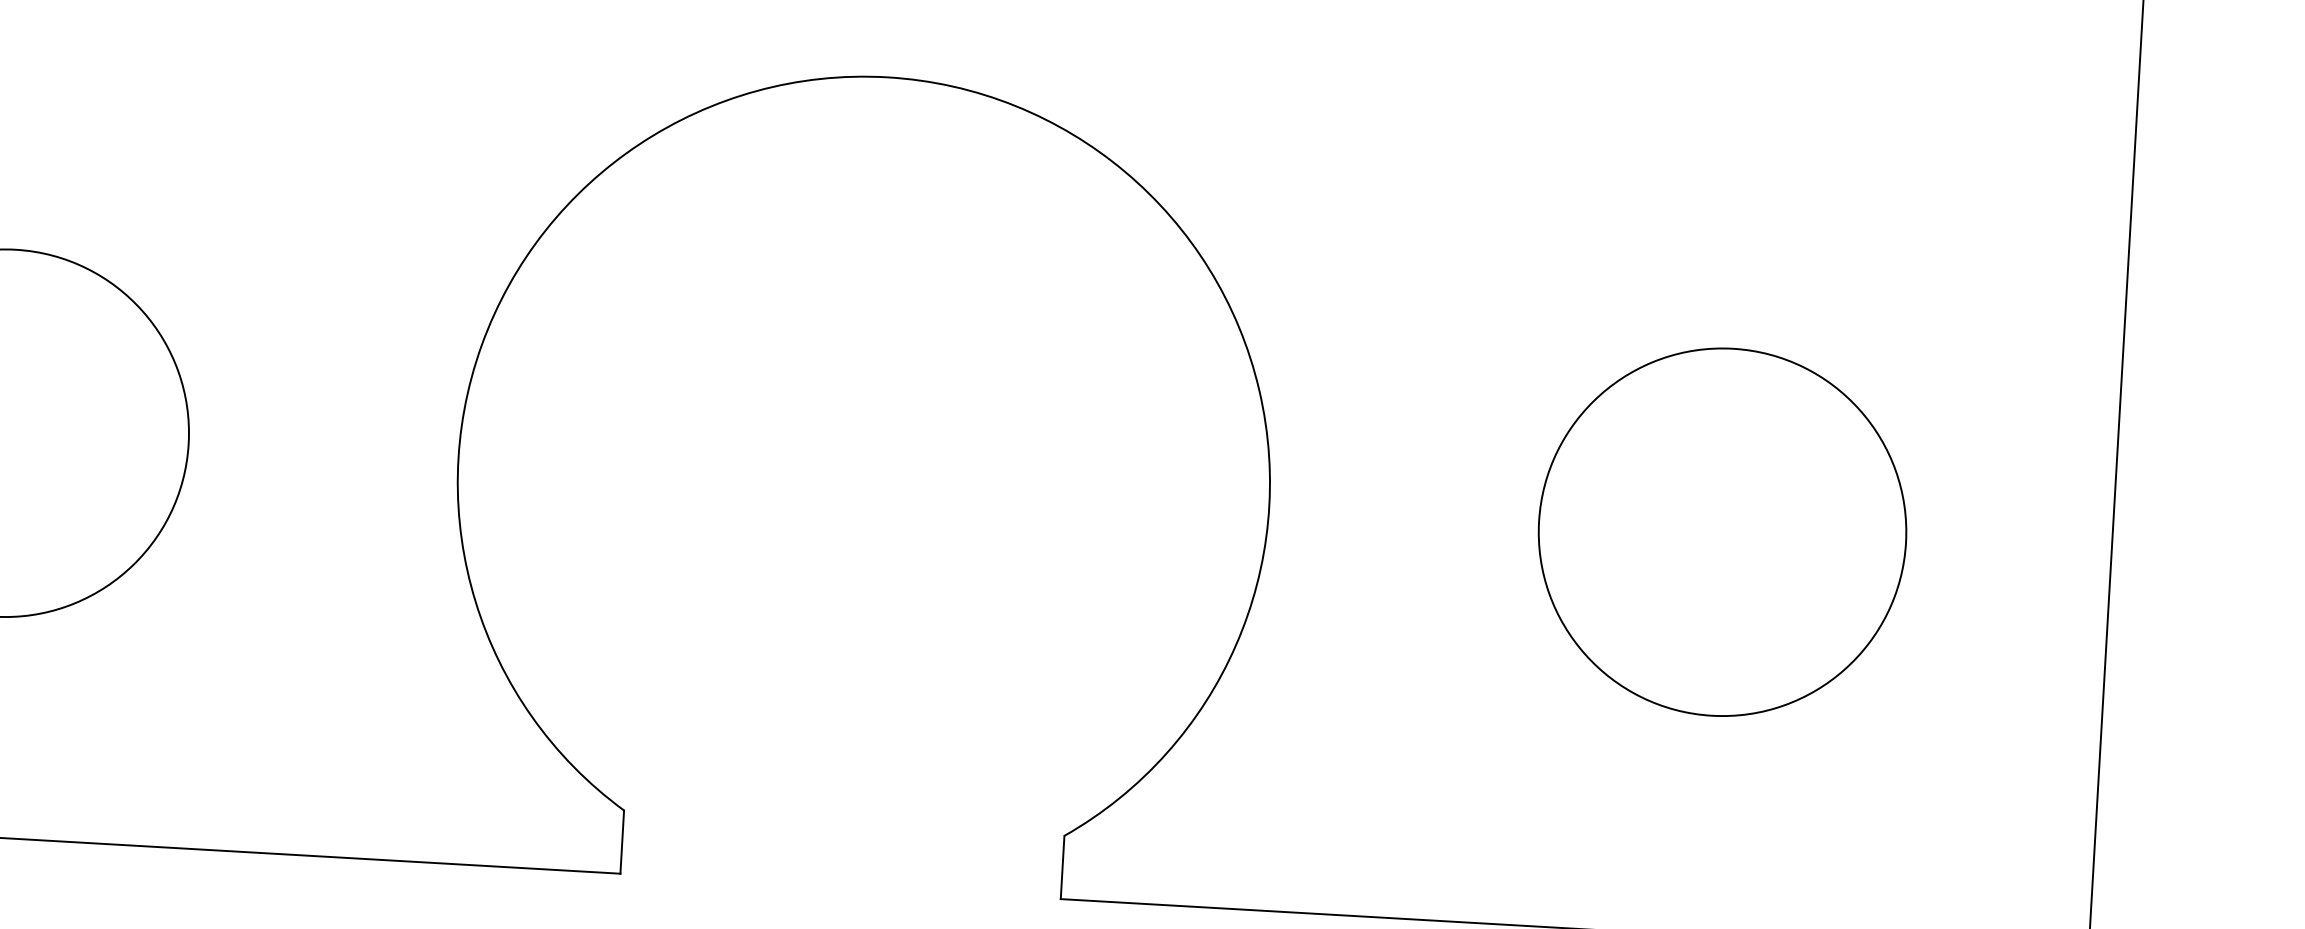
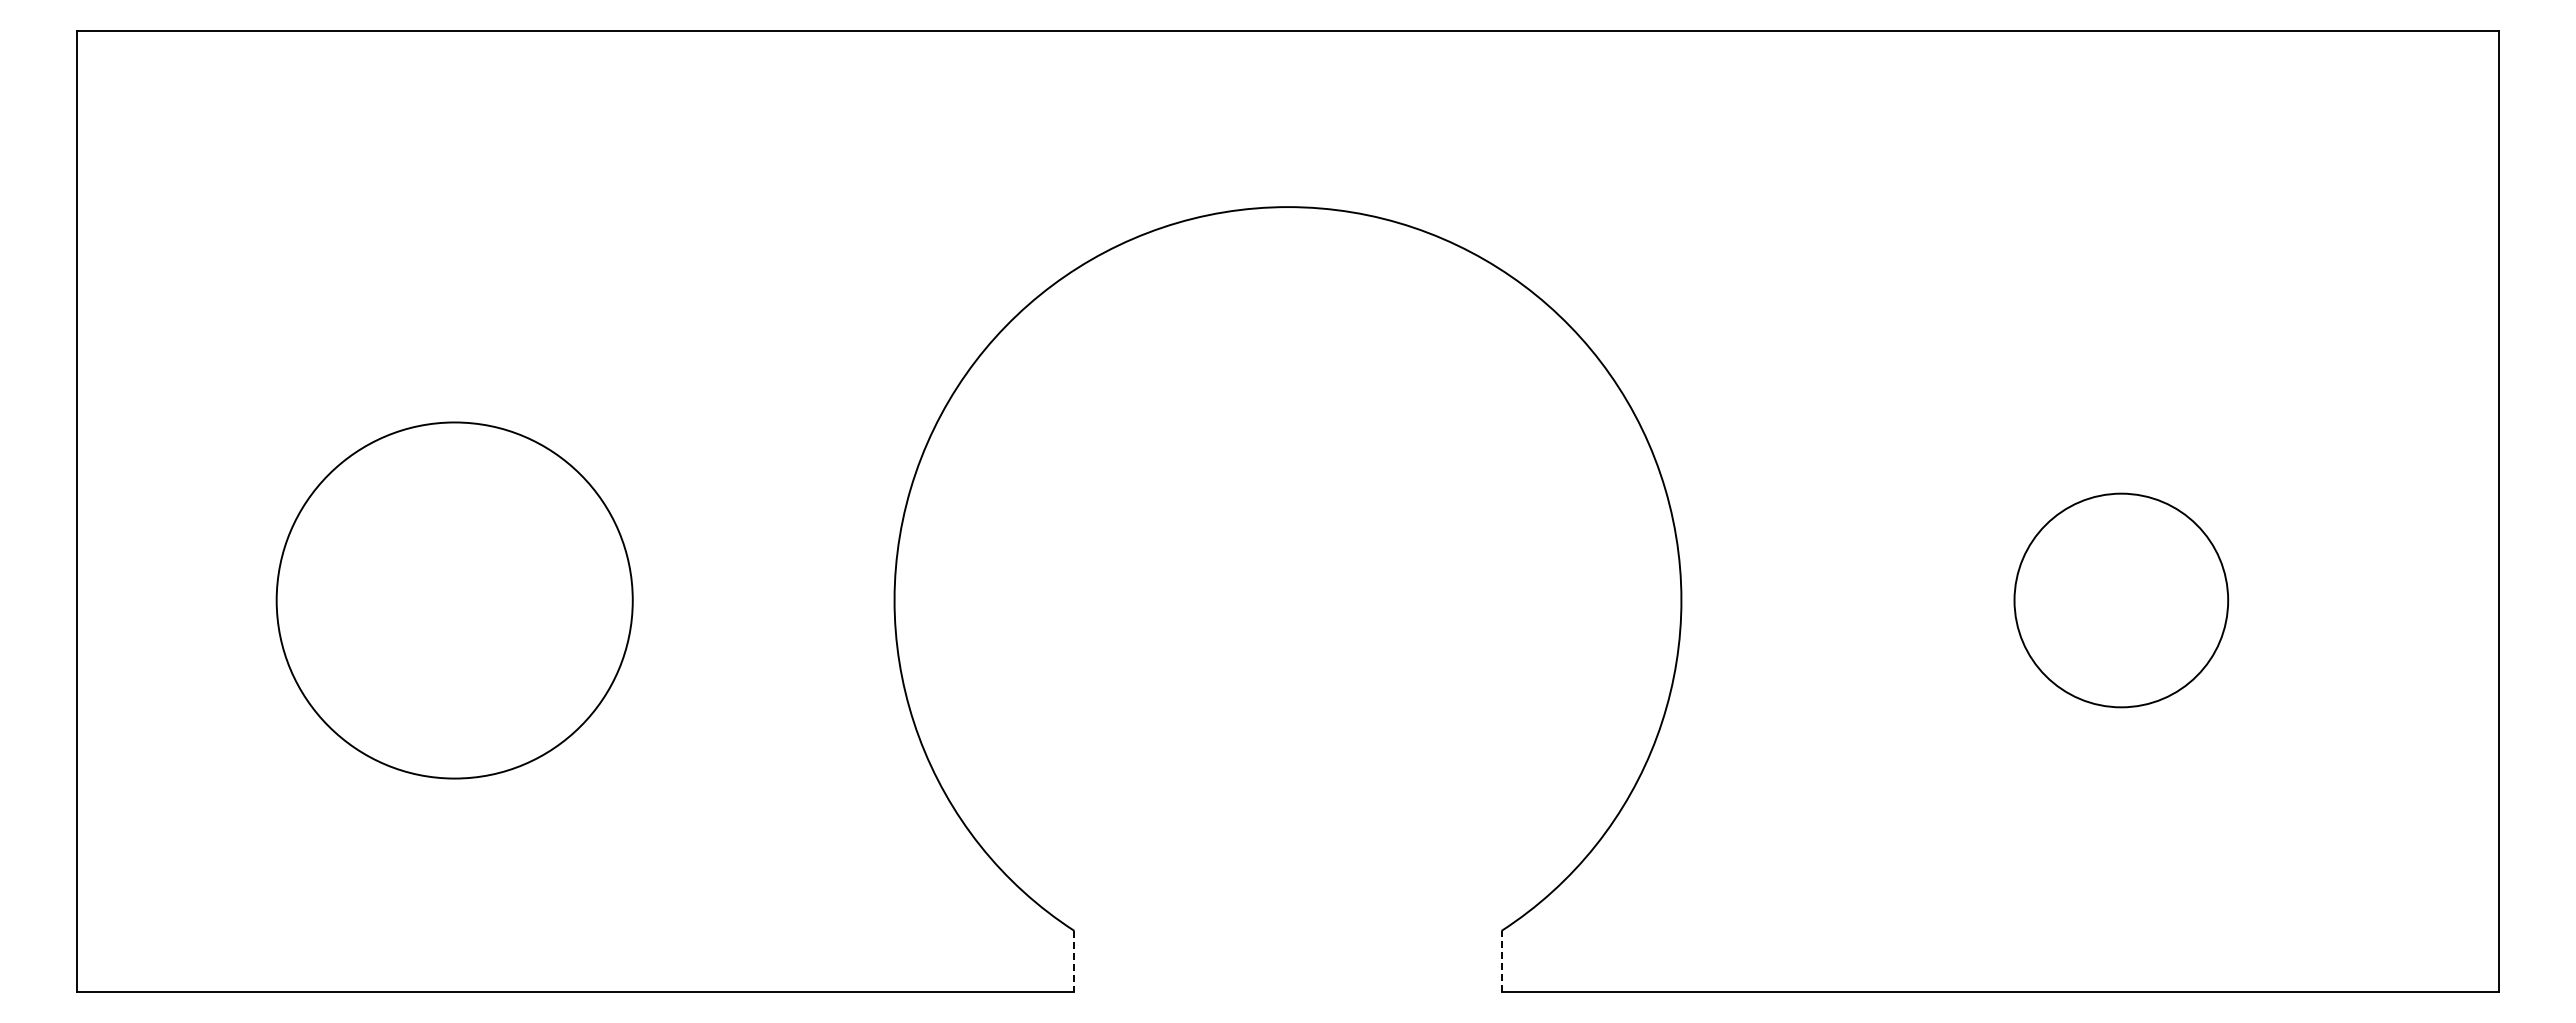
circle: (1722, 532) -> (2121, 600), size x0.6
line: (622, 842) -> (1074, 961), solid -> dashed
line: (1062, 867) -> (1501, 961), solid -> dashed

